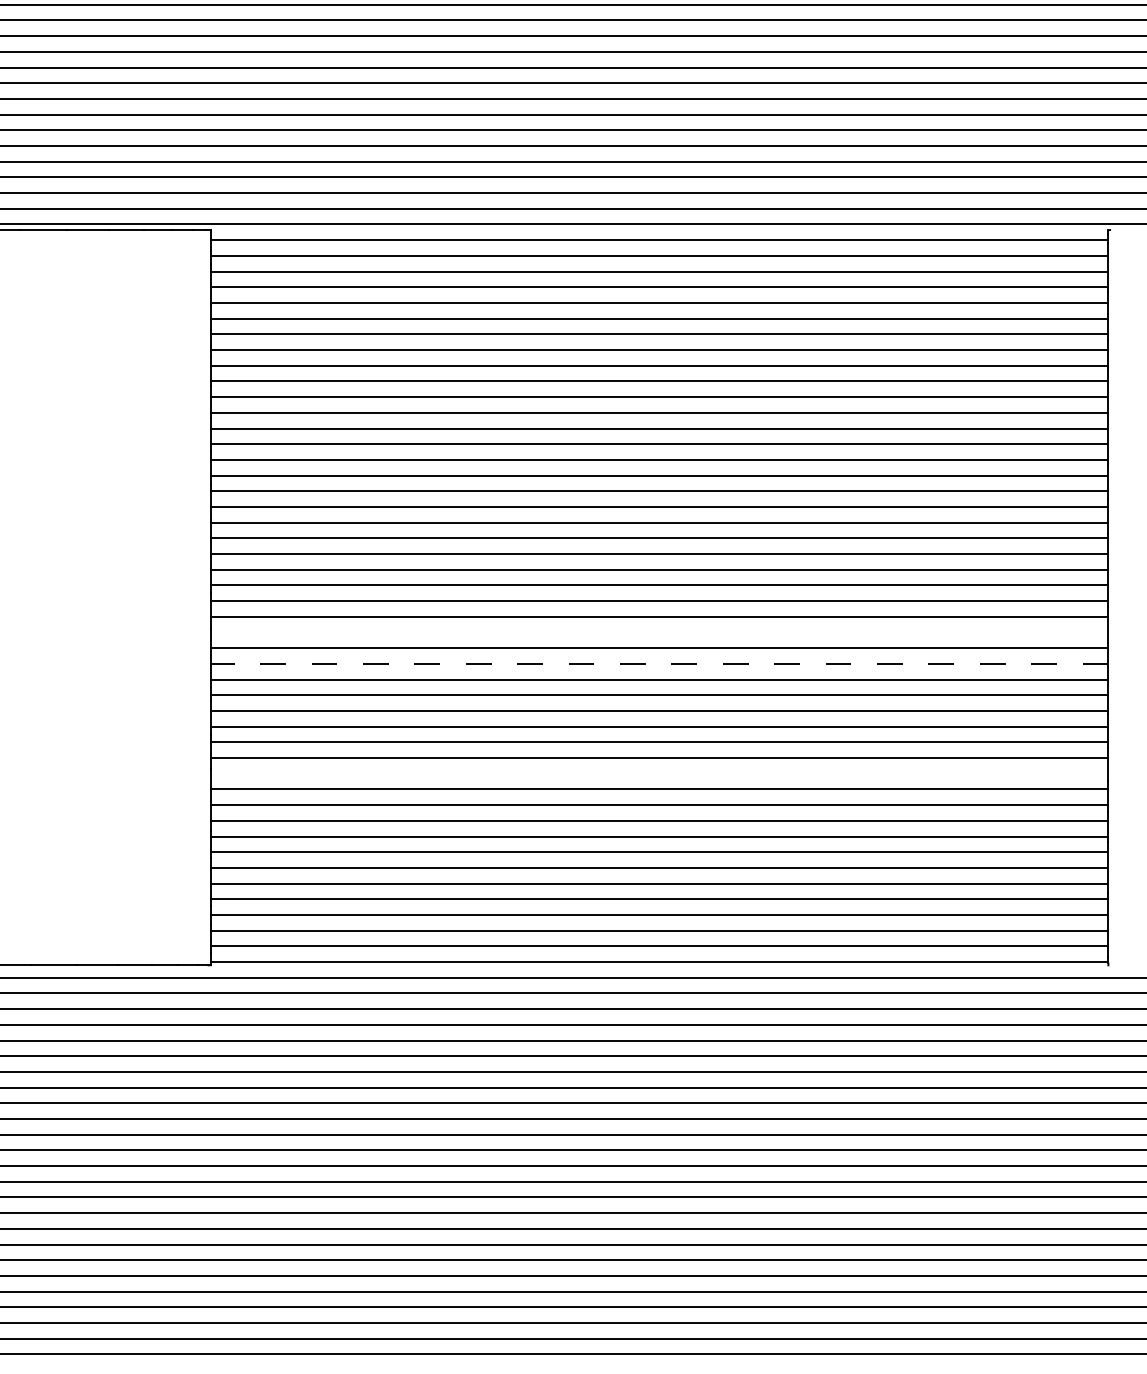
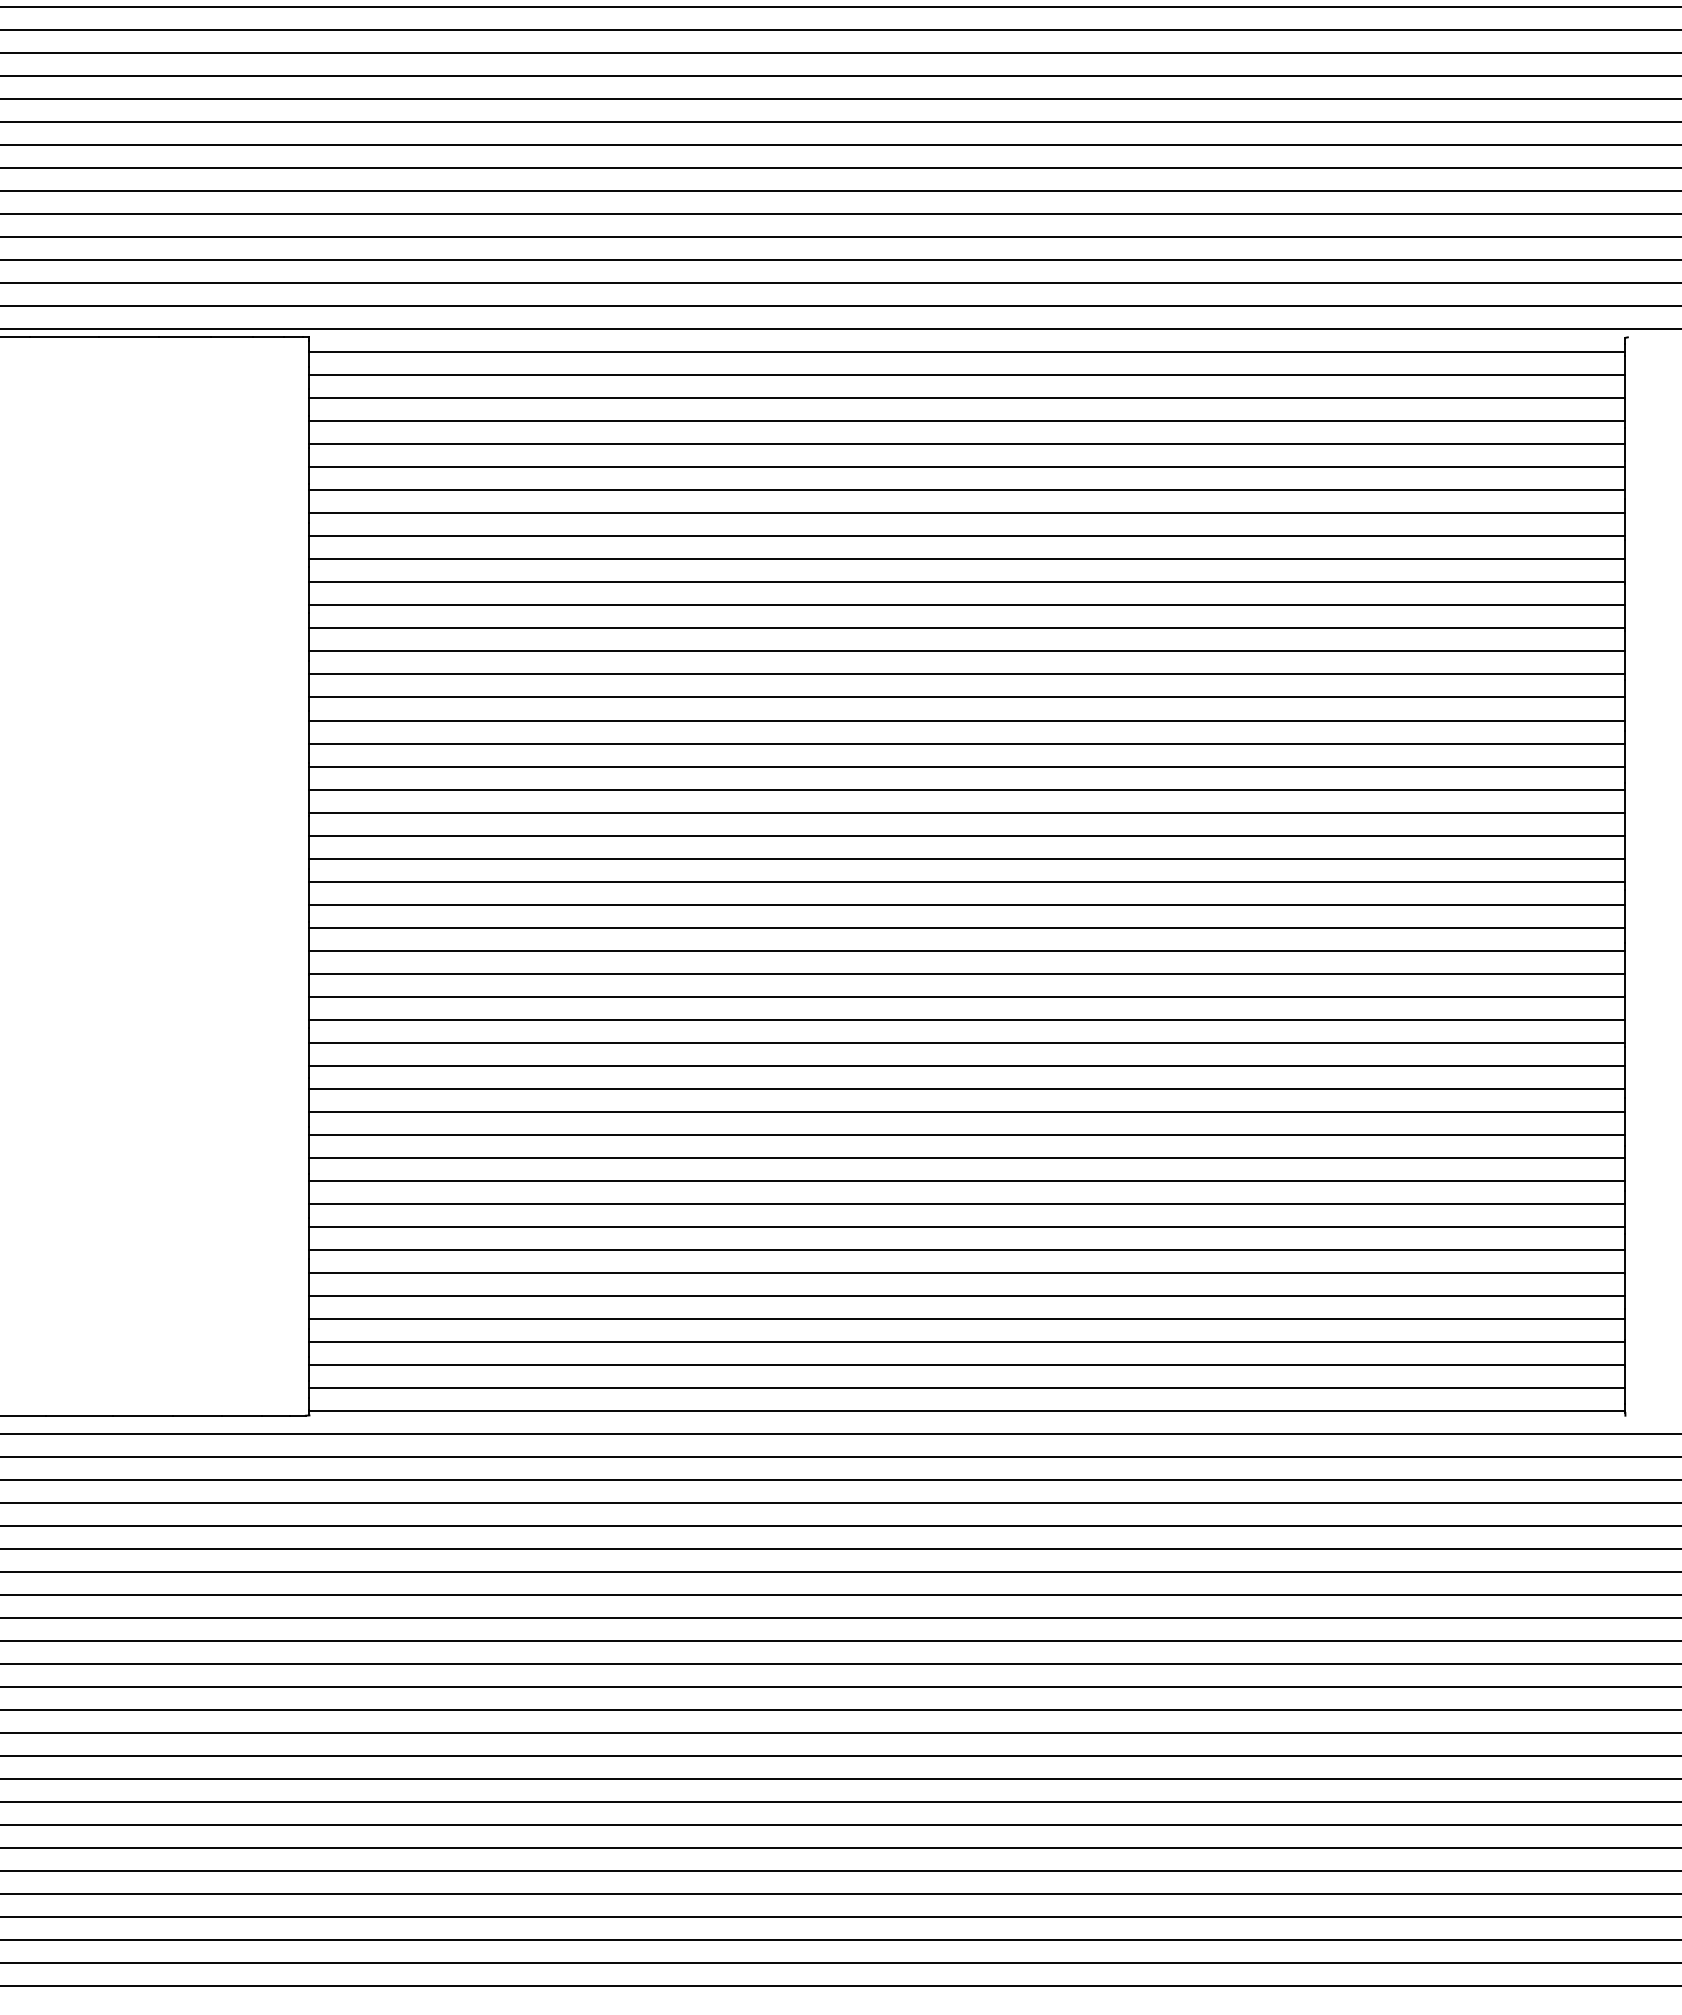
line: (659, 632) -> (967, 927), added
line: (659, 663) -> (967, 973), dashed -> solid
line: (659, 773) -> (967, 1134), added

